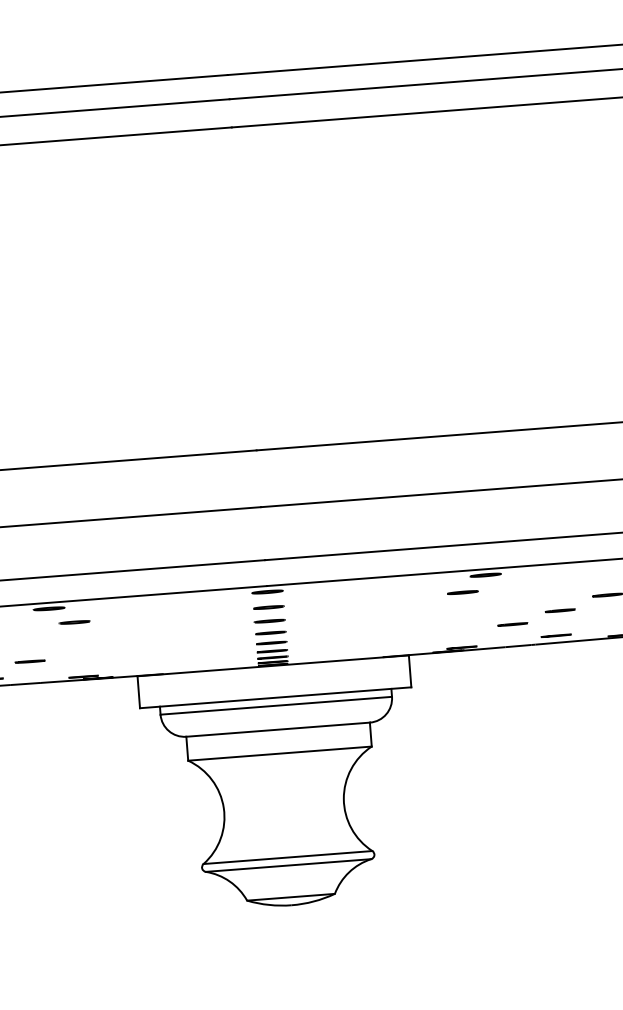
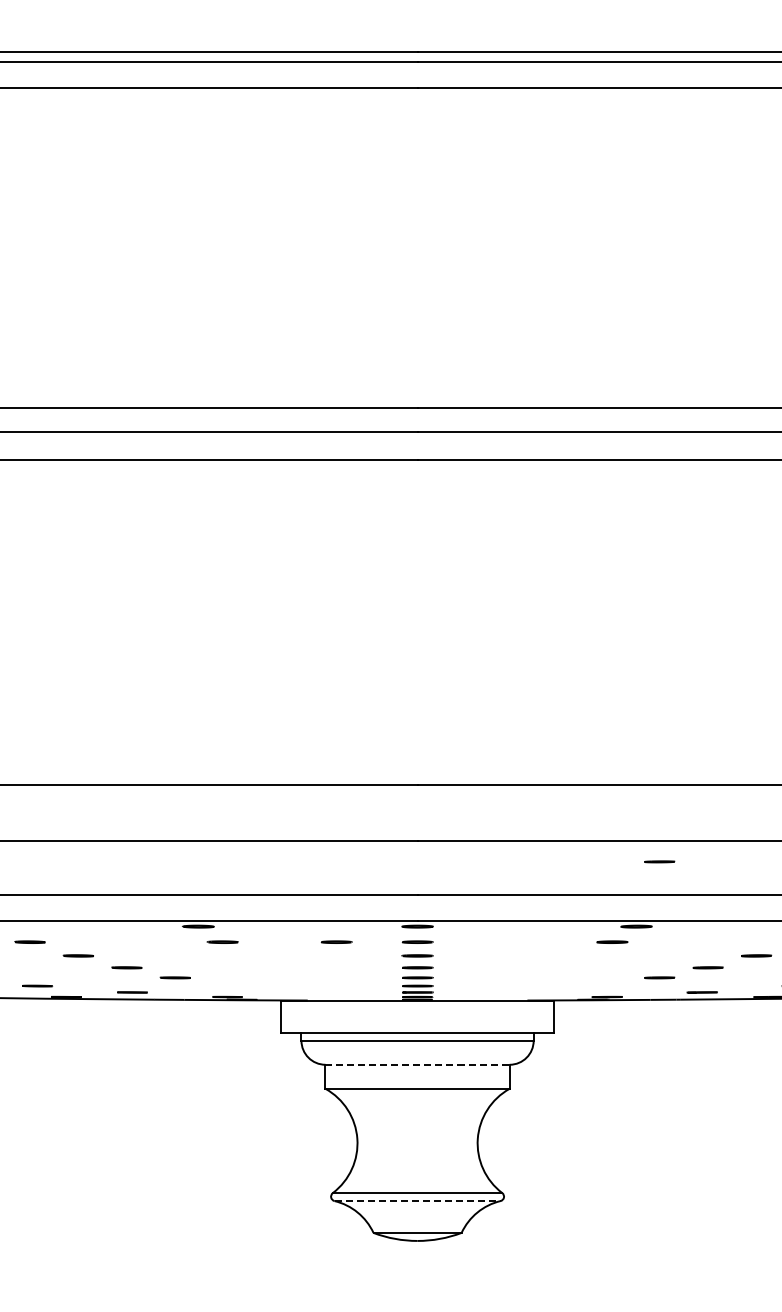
line: (503, 508) -> (659, 861), added
line: (187, 613) -> (336, 941), added
line: (279, 729) -> (418, 1064), solid -> dashed
line: (289, 865) -> (418, 1201), solid -> dashed

